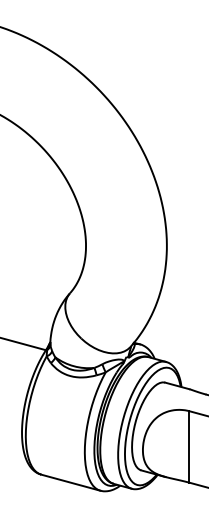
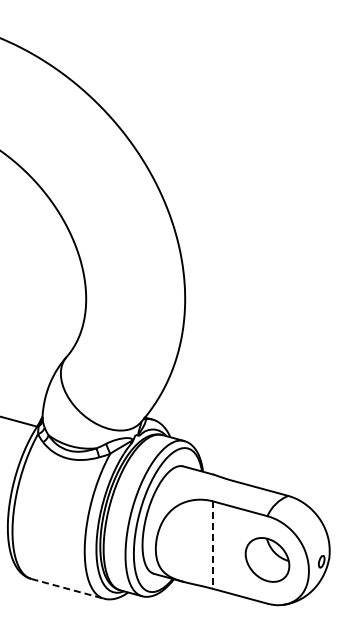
line: (189, 447) -> (212, 545), solid -> dashed
line: (71, 482) -> (68, 588), solid -> dashed

